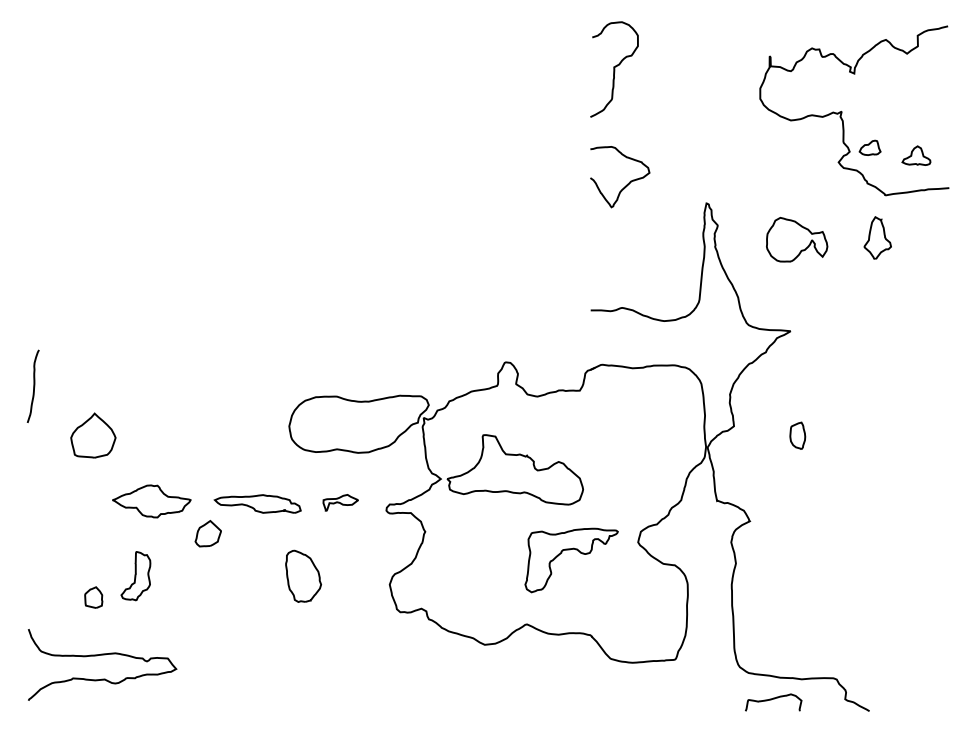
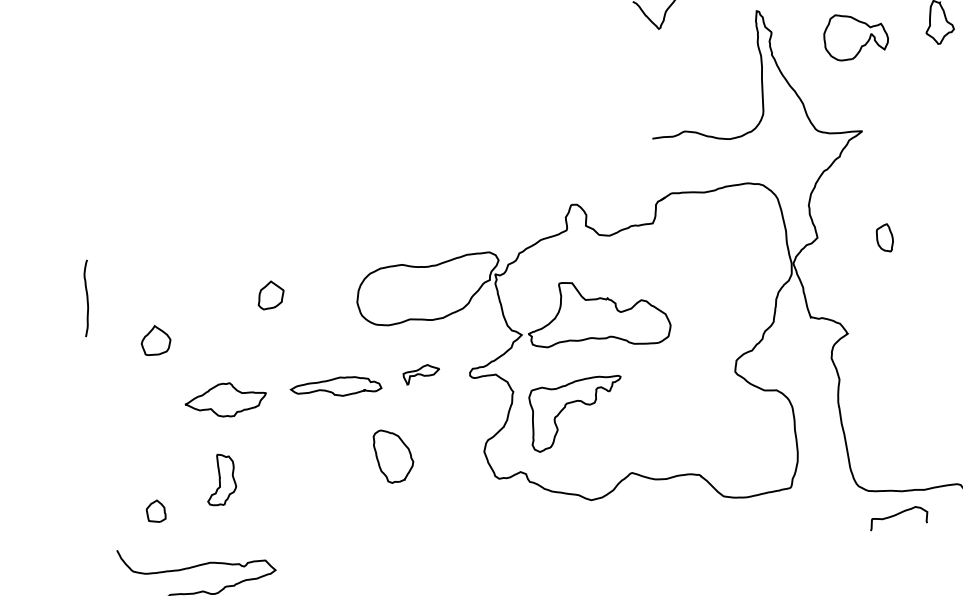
part: (93, 434) -> (155, 339), size x0.62
part: (207, 533) -> (269, 294), moved
part: (570, 550) -> (574, 403), moved
part: (93, 597) -> (155, 511), moved

